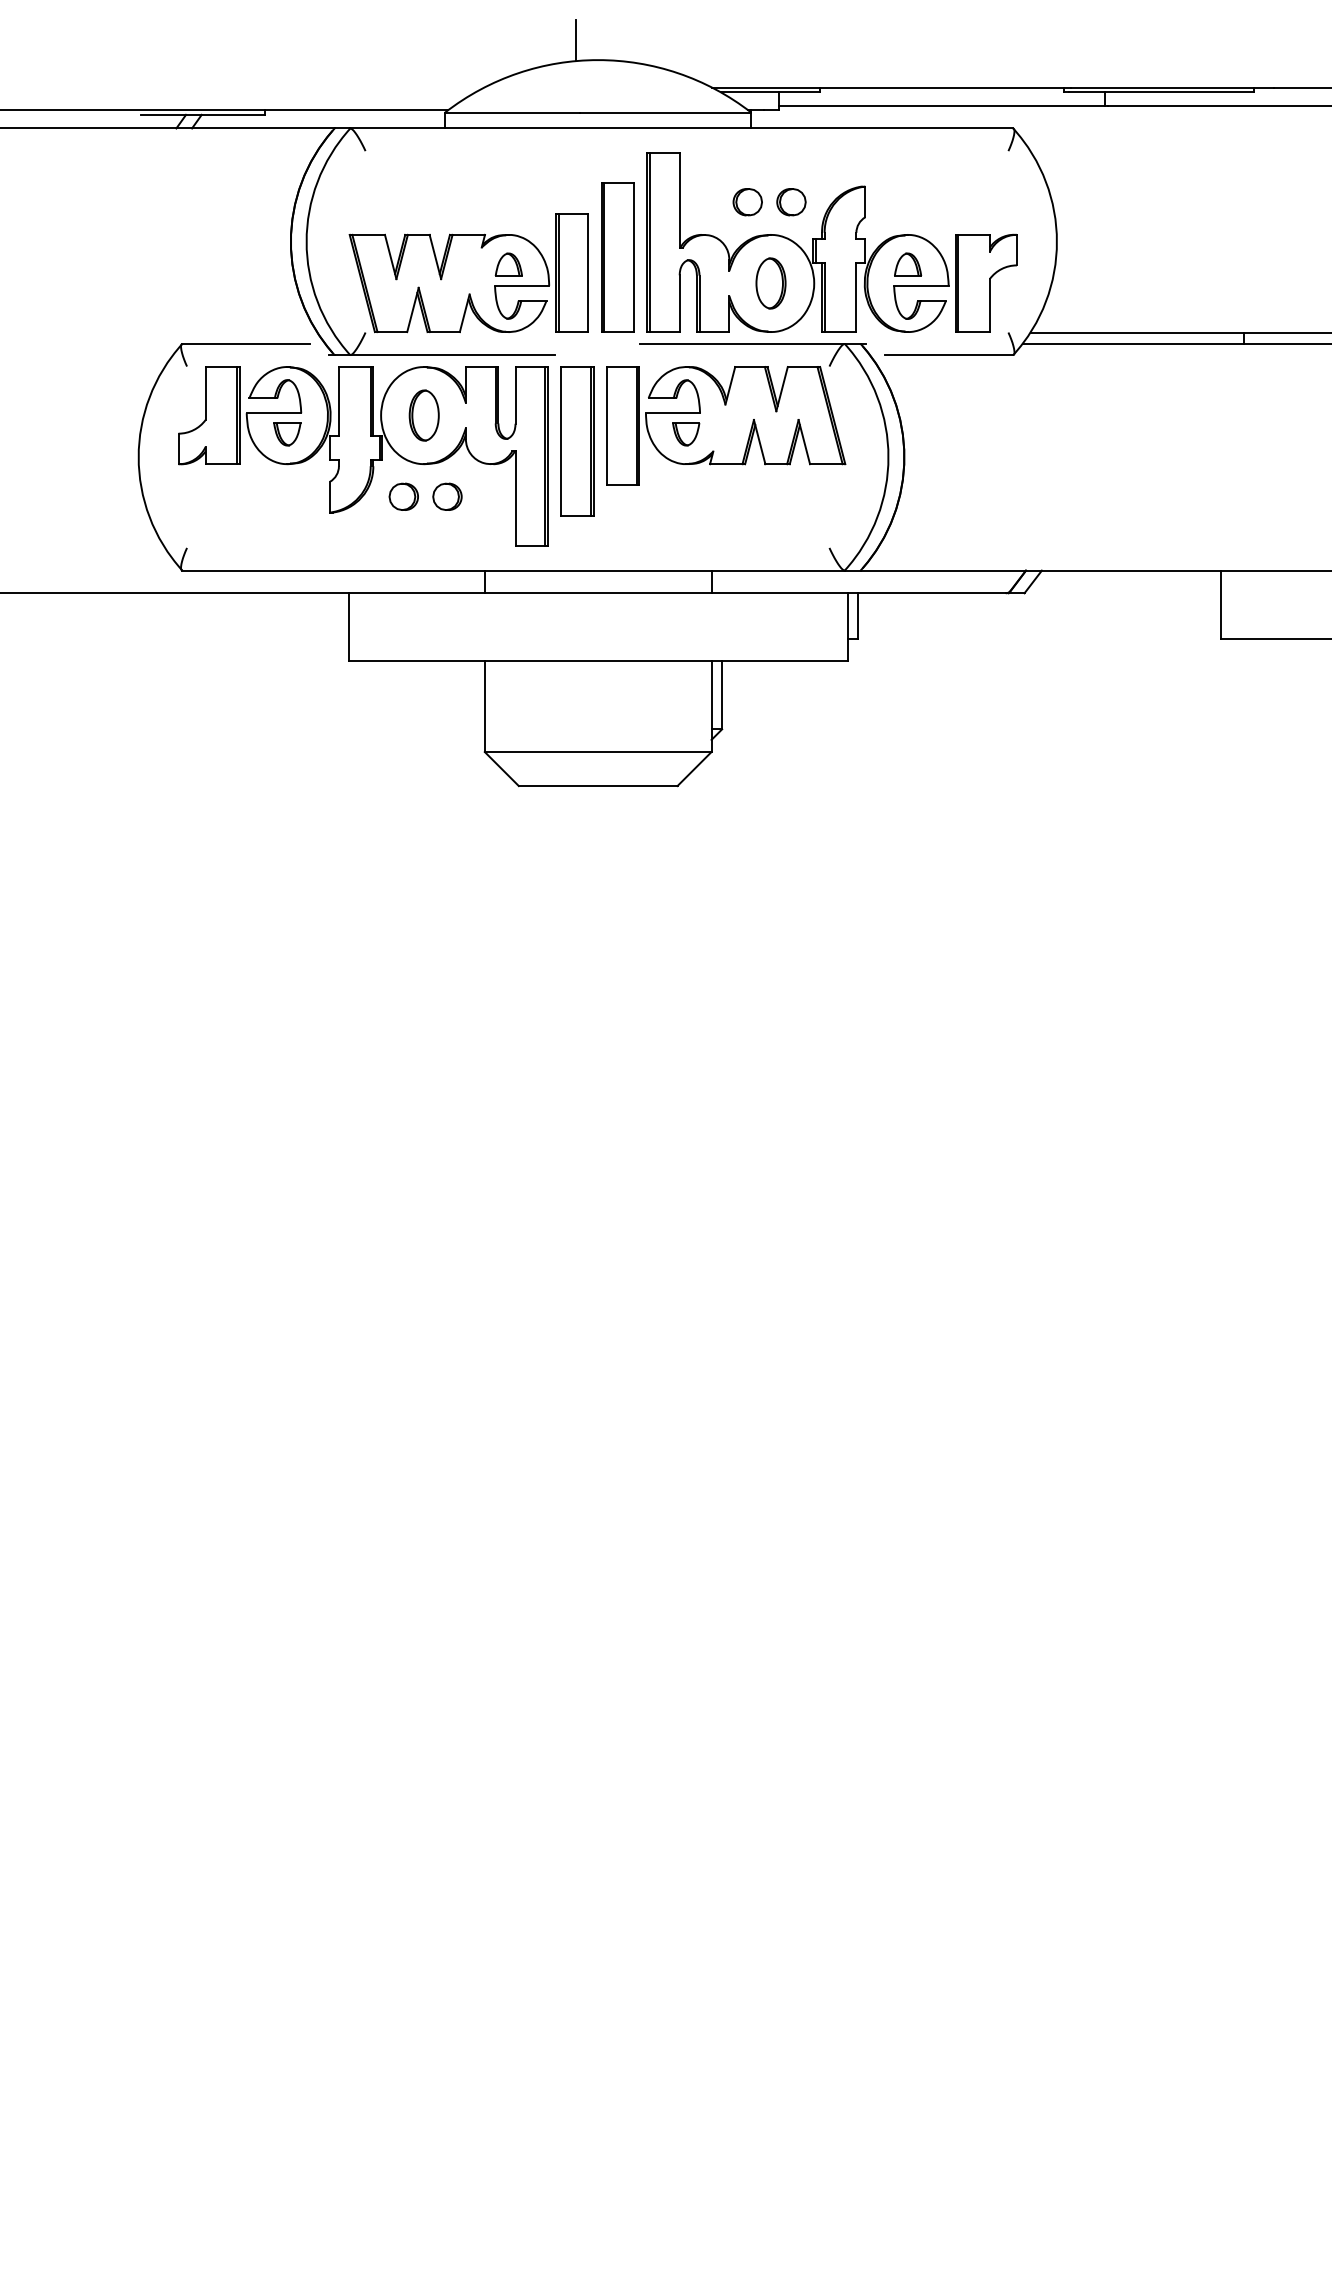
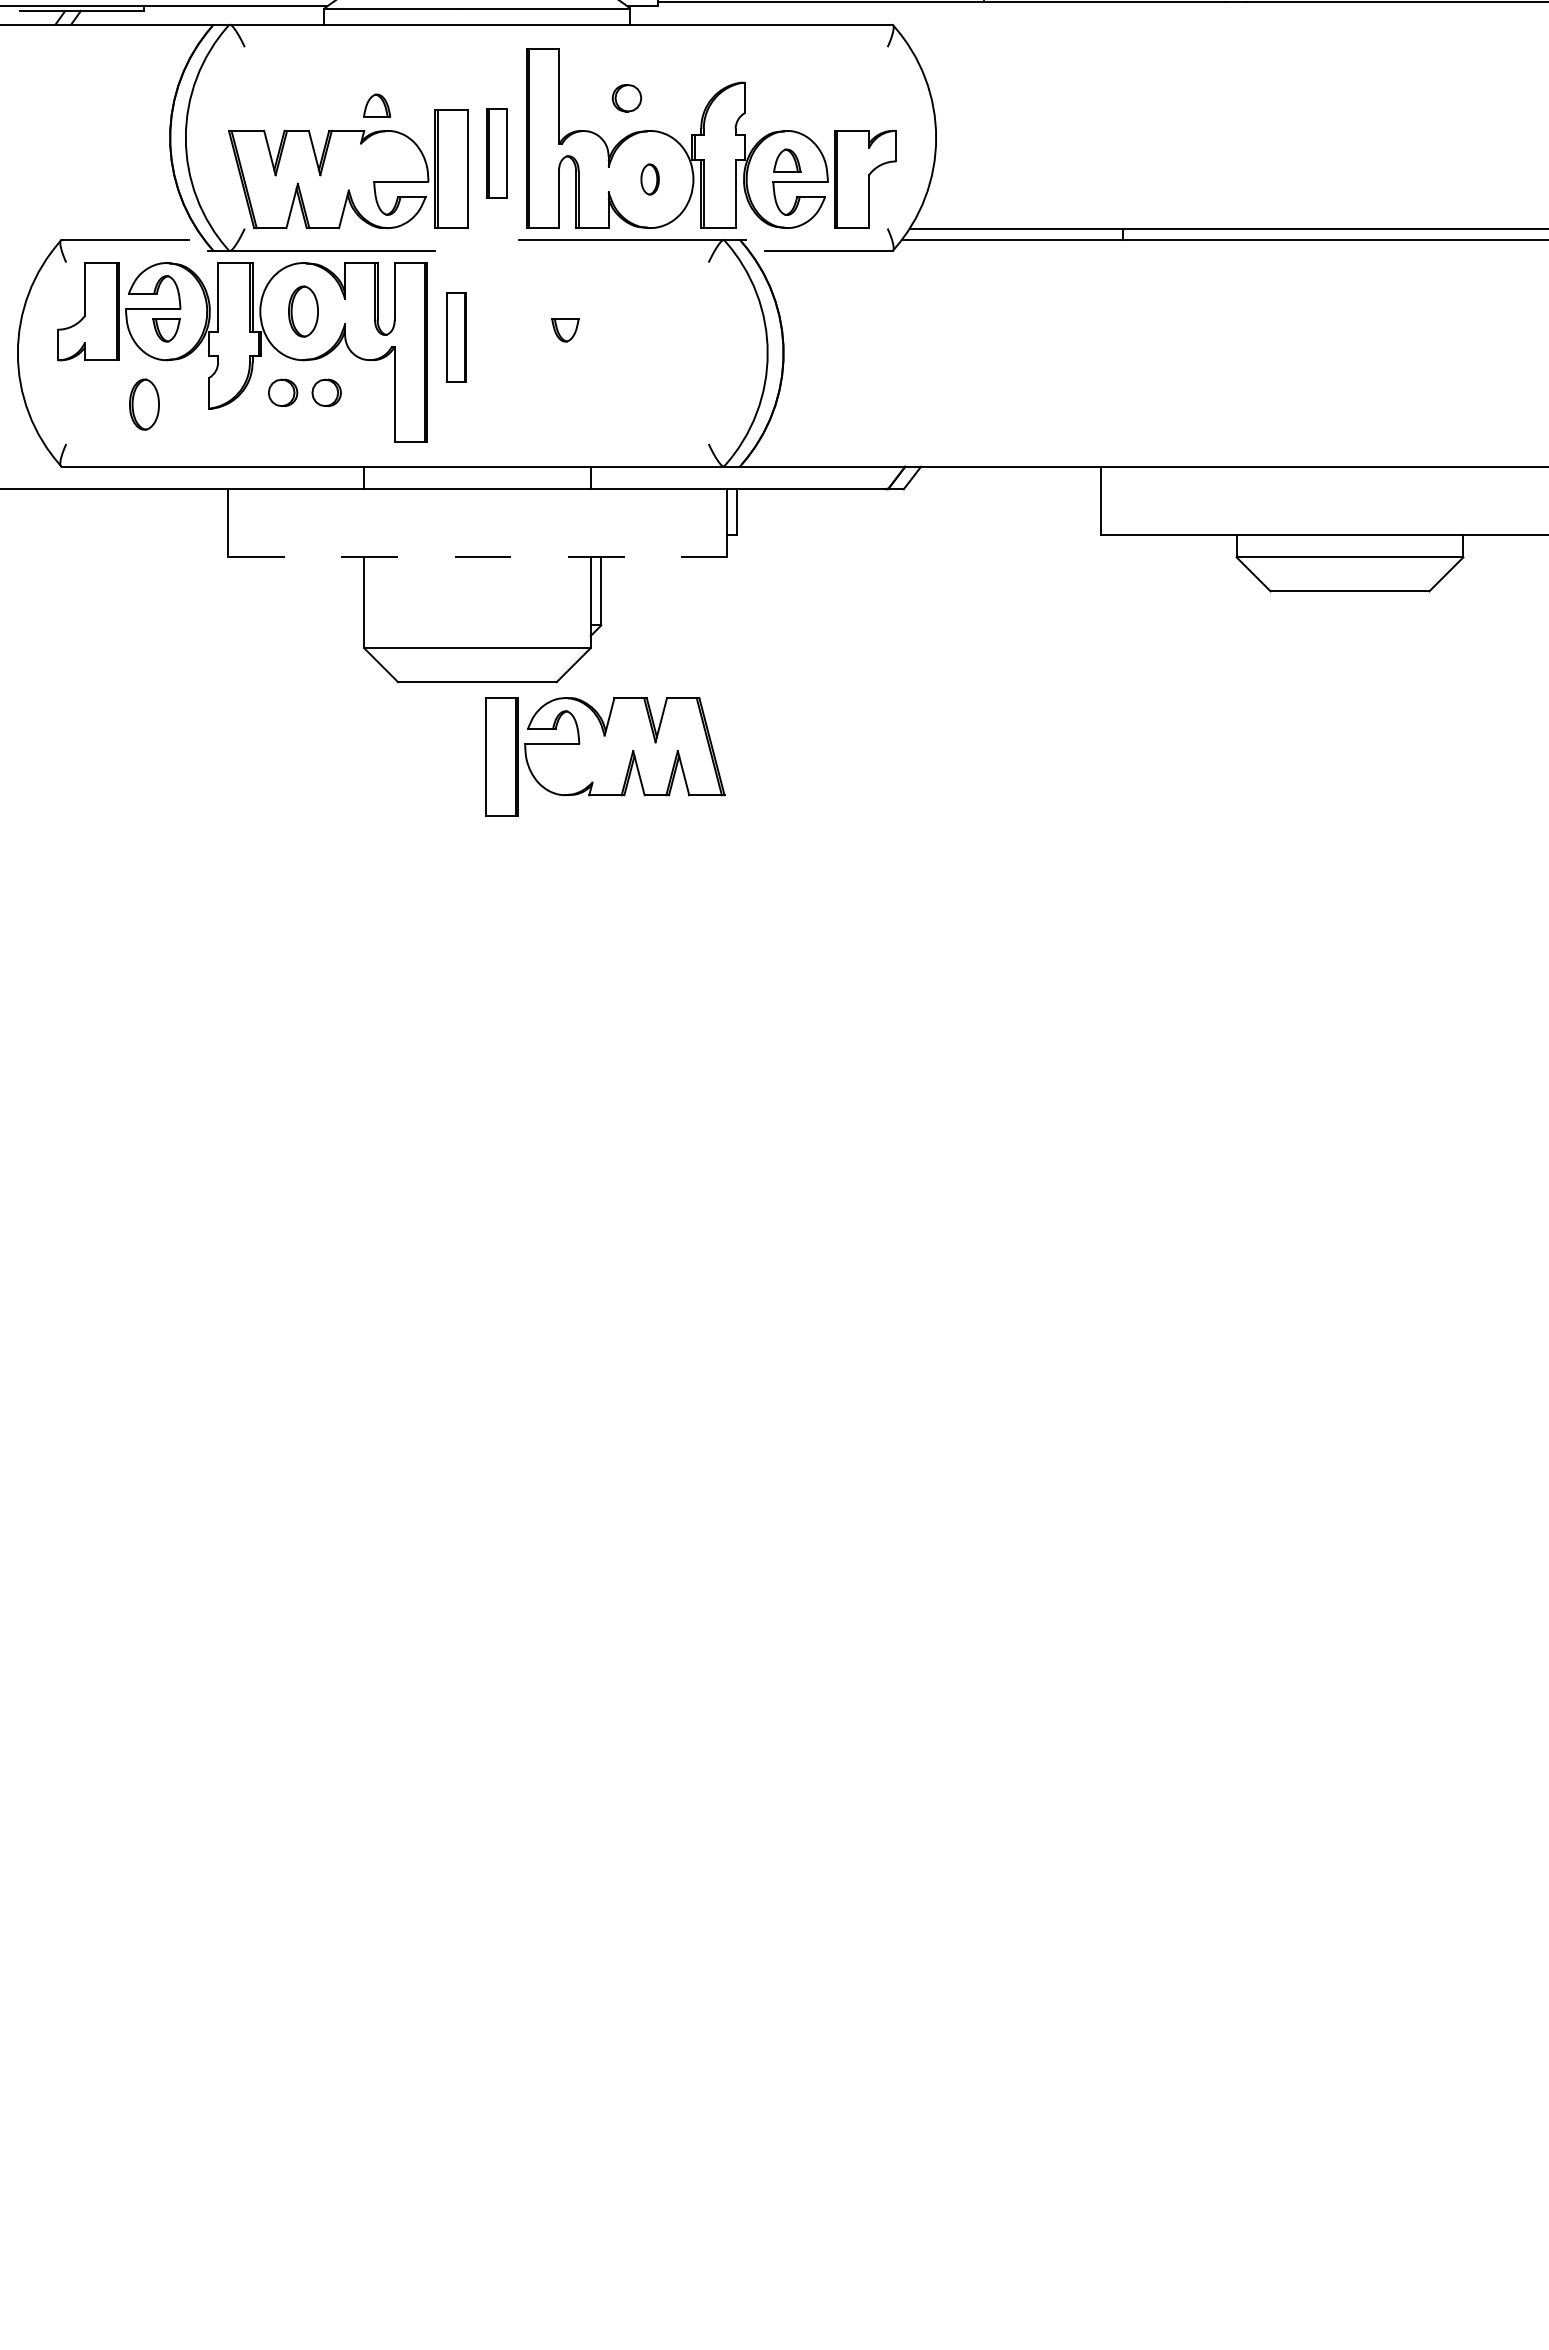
part: (791, 202) -> (670, 98), removed
part: (617, 257) -> (496, 153), size x0.6
part: (509, 264) -> (377, 105), moved
part: (770, 283) -> (649, 179), size x0.6
part: (726, 425) -> (605, 756), moved
part: (577, 441) -> (456, 337), size x0.6
part: (265, 508) -> (144, 404), added
line: (598, 661) -> (477, 557), solid -> dashed

